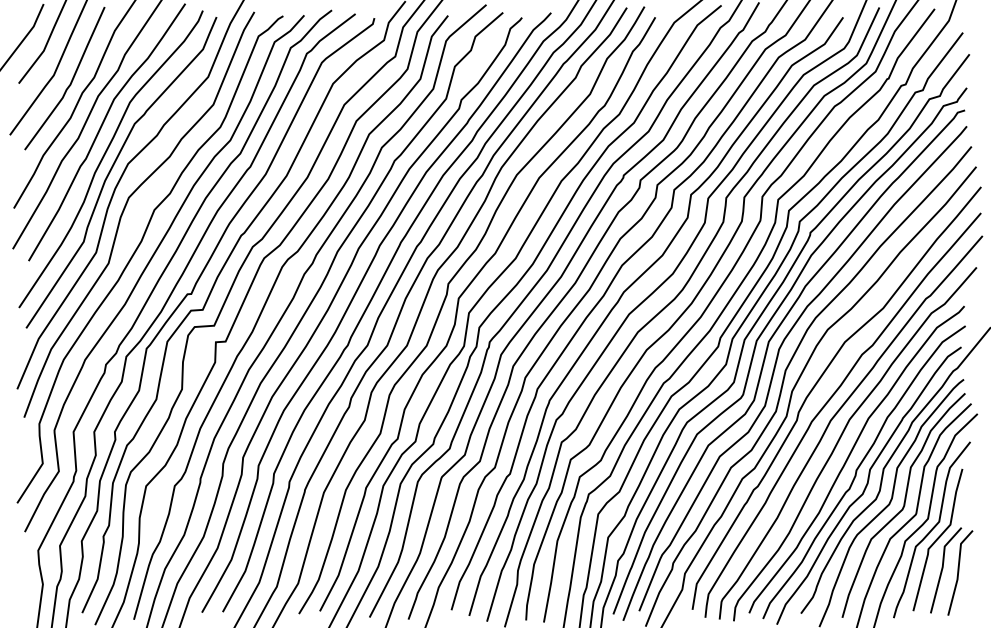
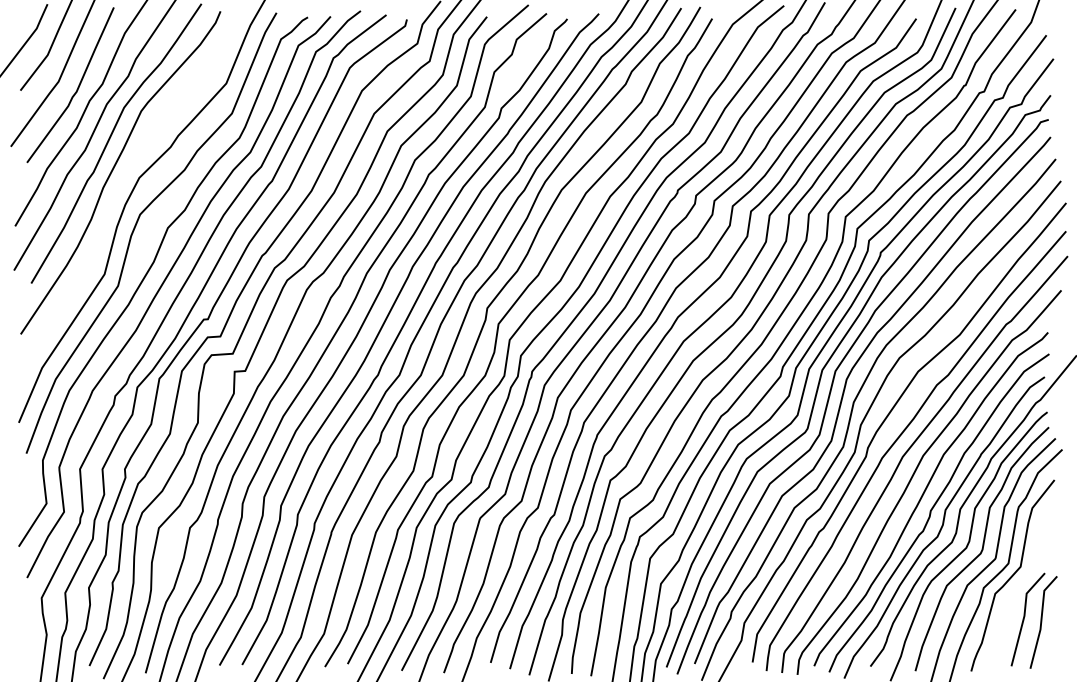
curve: (113, 167) -> (123, 181), removed
curve: (937, 539) -> (1018, 586), removed

